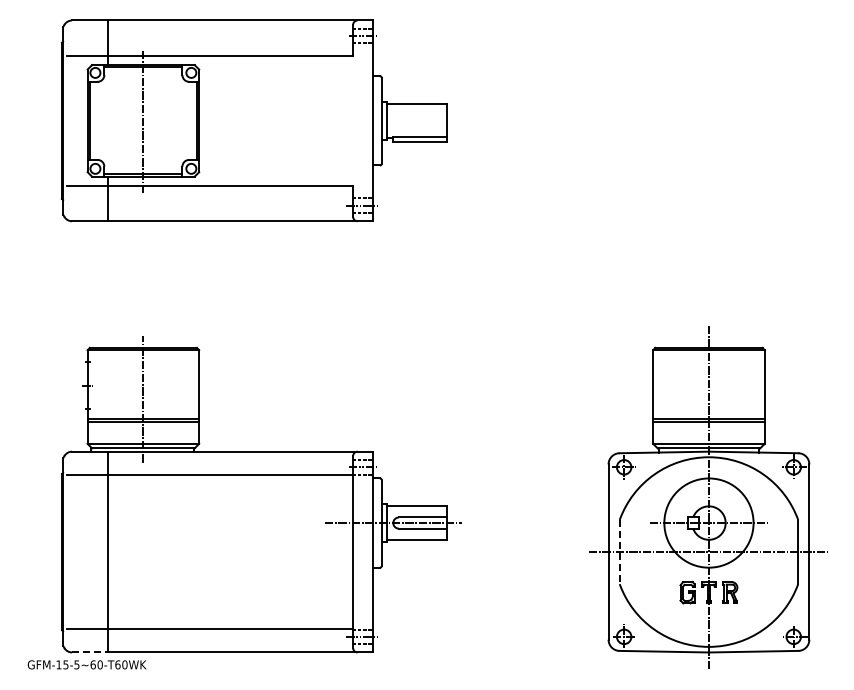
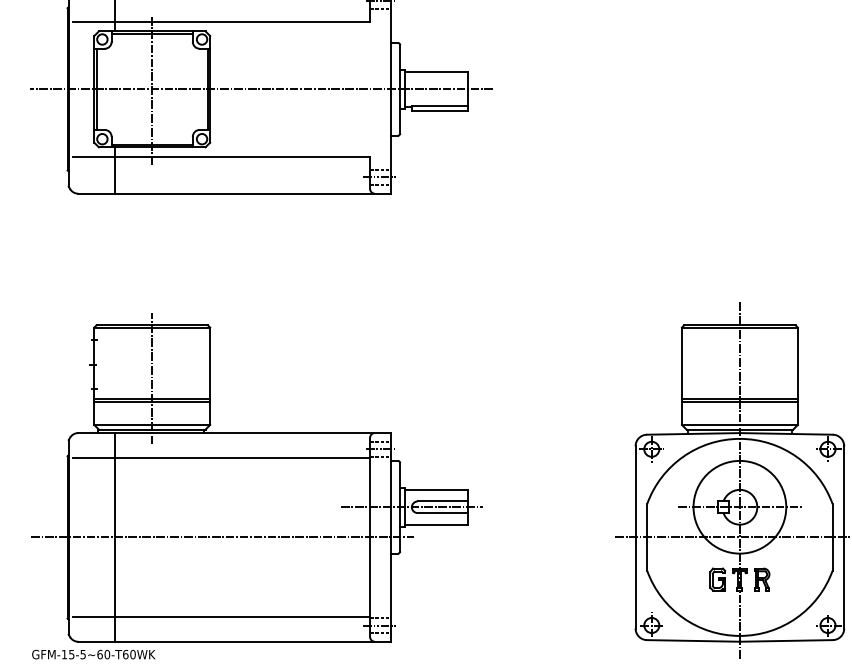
line: (248, 120) -> (261, 88), added
line: (210, 552) -> (221, 537), added
line: (619, 552) -> (646, 537), dashed -> solid
line: (89, 652) -> (96, 641), dashed -> solid

